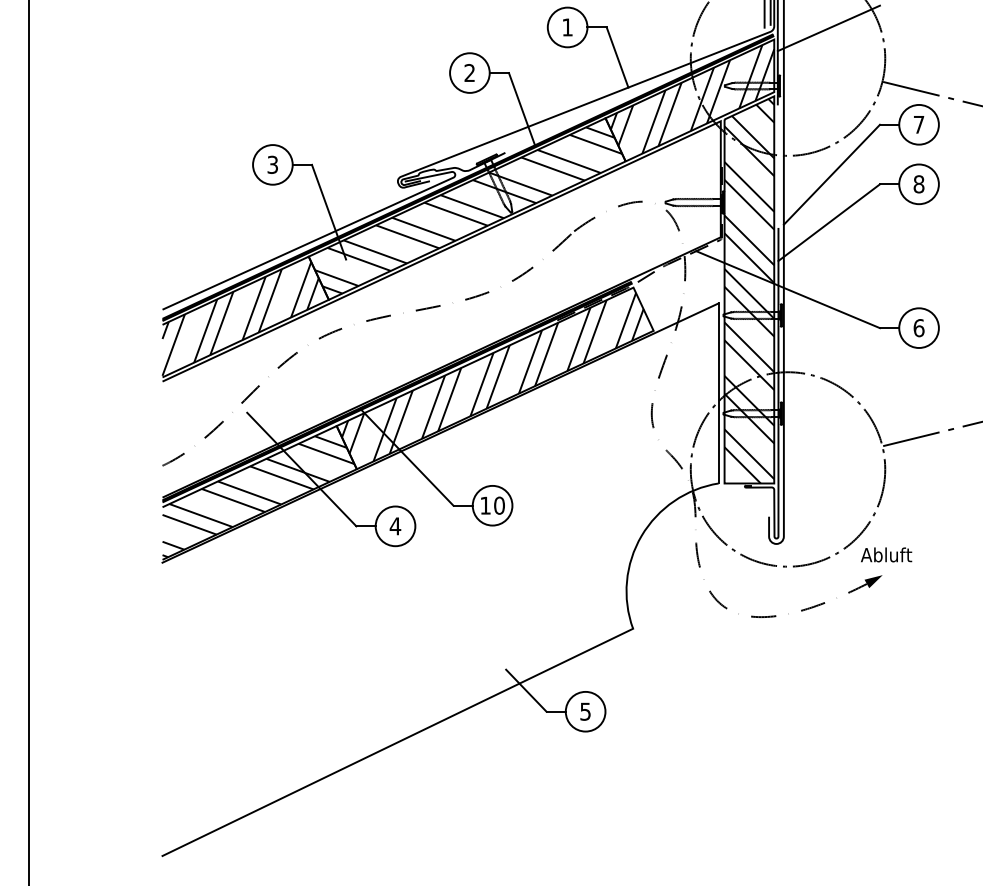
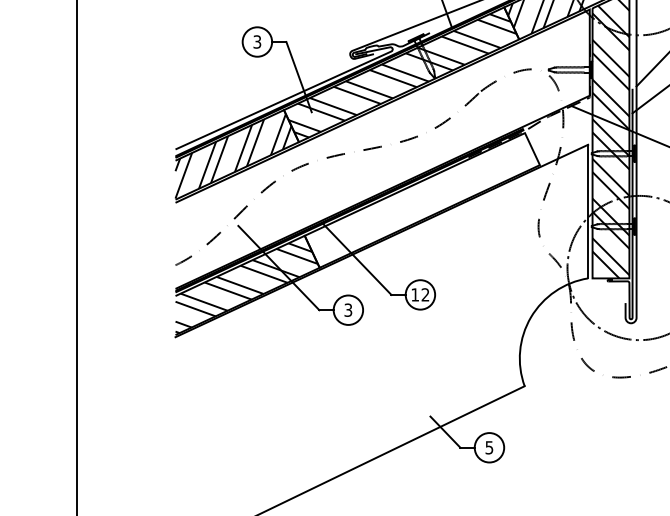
hatch: (492, 377) -> (420, 199), removed
text: (499, 505) -> (425, 294), 10 -> 12
text: (395, 526) -> (348, 310), 4 -> 3

